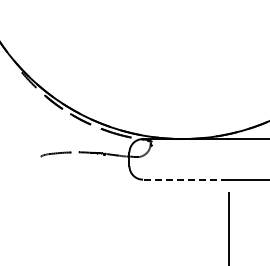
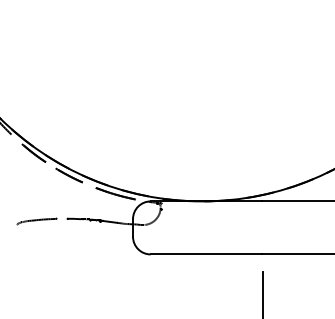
line: (184, 179) -> (204, 254), dashed -> solid

